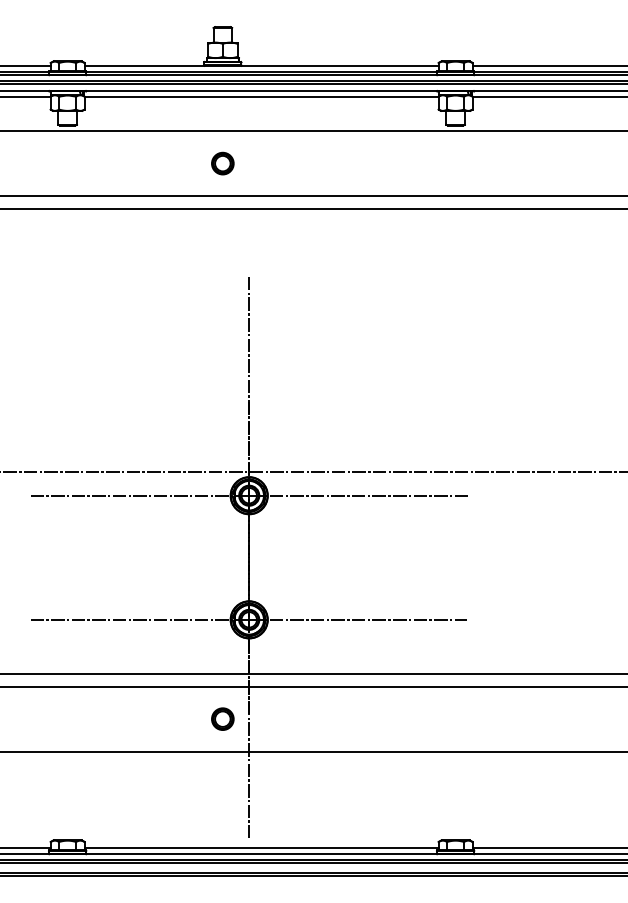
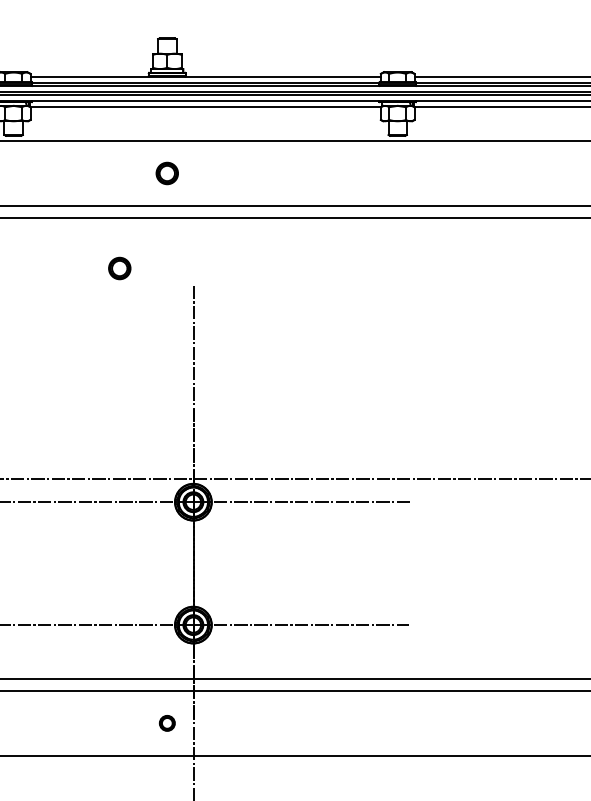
part: (174, 259) -> (119, 268), added
part: (222, 718) -> (166, 722), size x0.7

